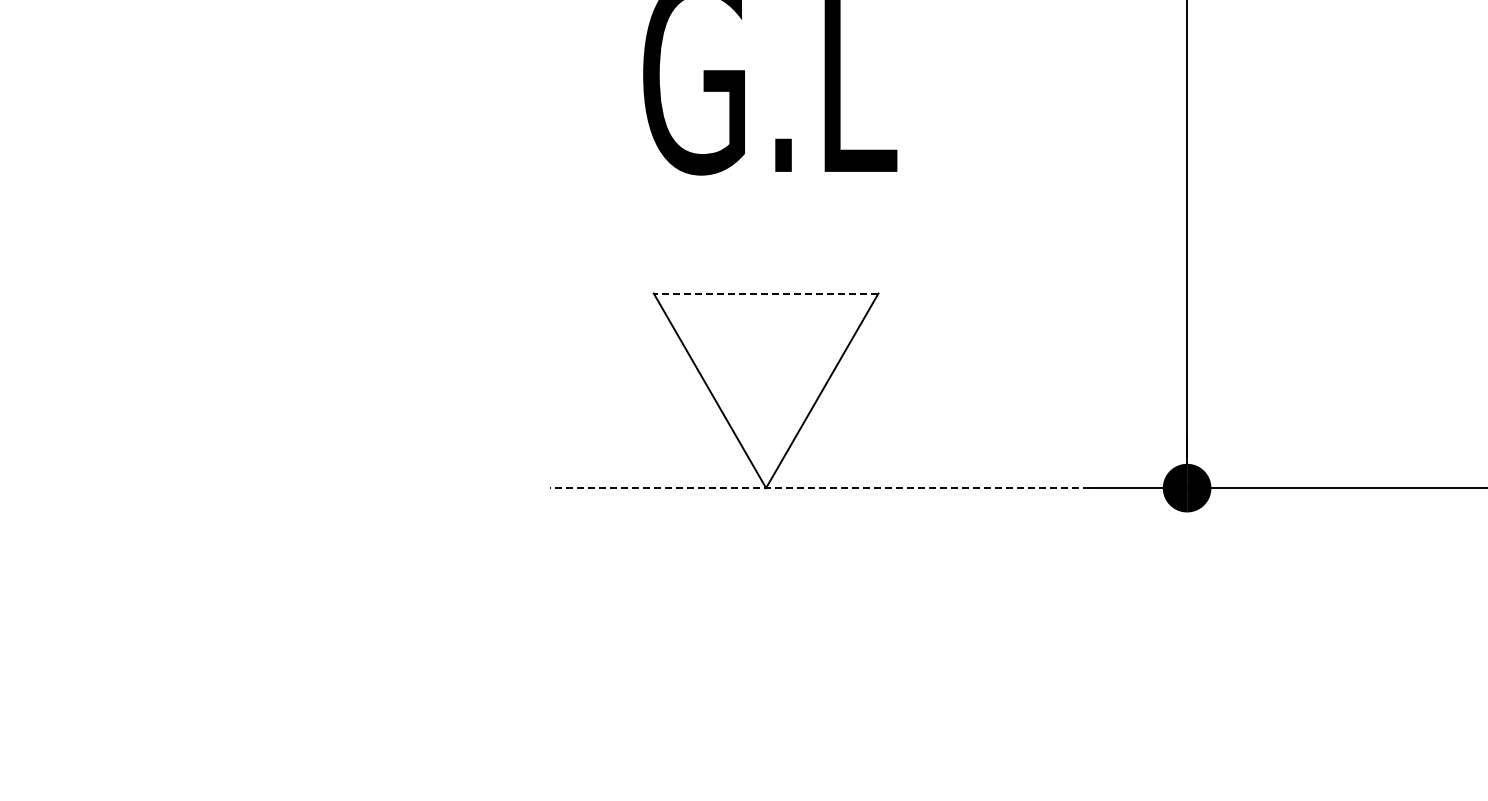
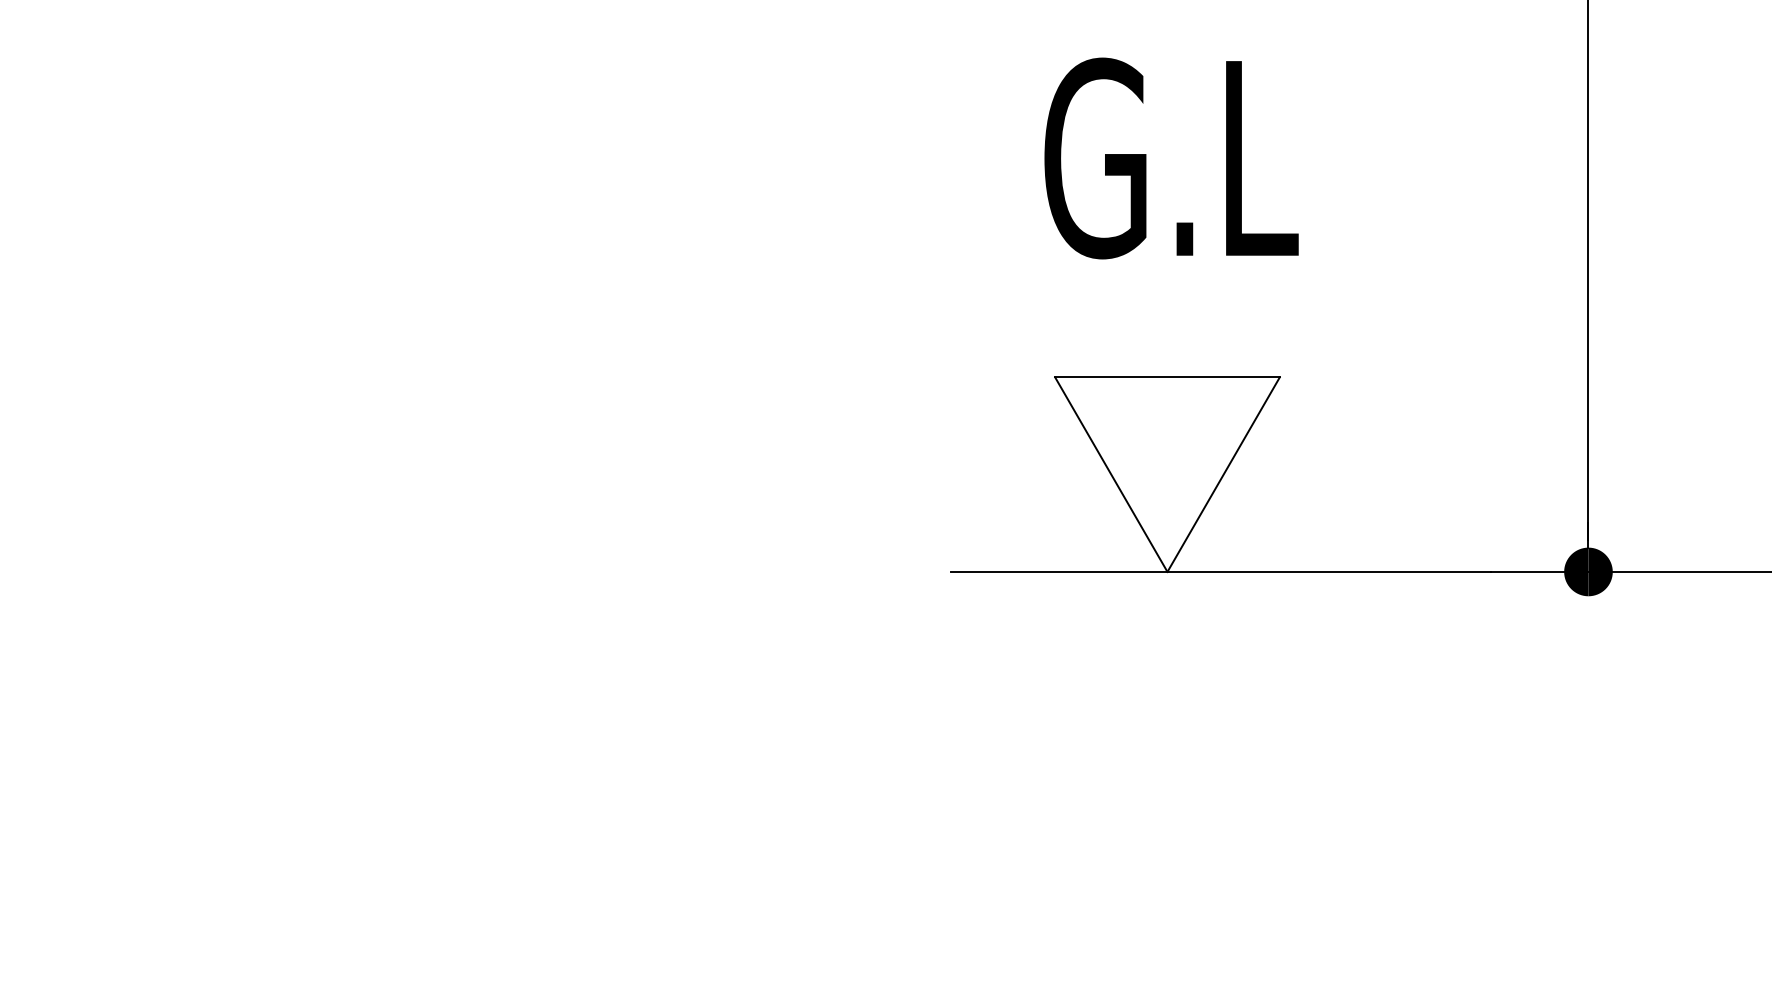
line: (765, 293) -> (1166, 377), dashed -> solid
line: (819, 487) -> (1220, 571), dashed -> solid

